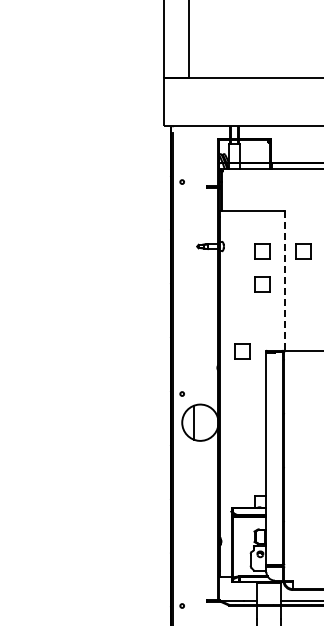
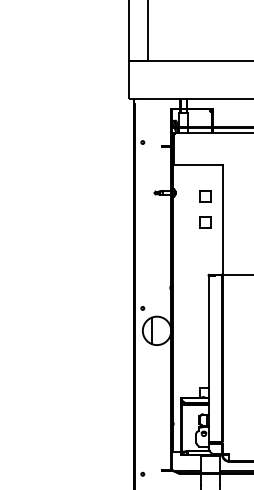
part: (303, 251) -> (237, 196), removed
line: (285, 280) -> (223, 219), dashed -> solid
part: (242, 351) -> (189, 275), removed

